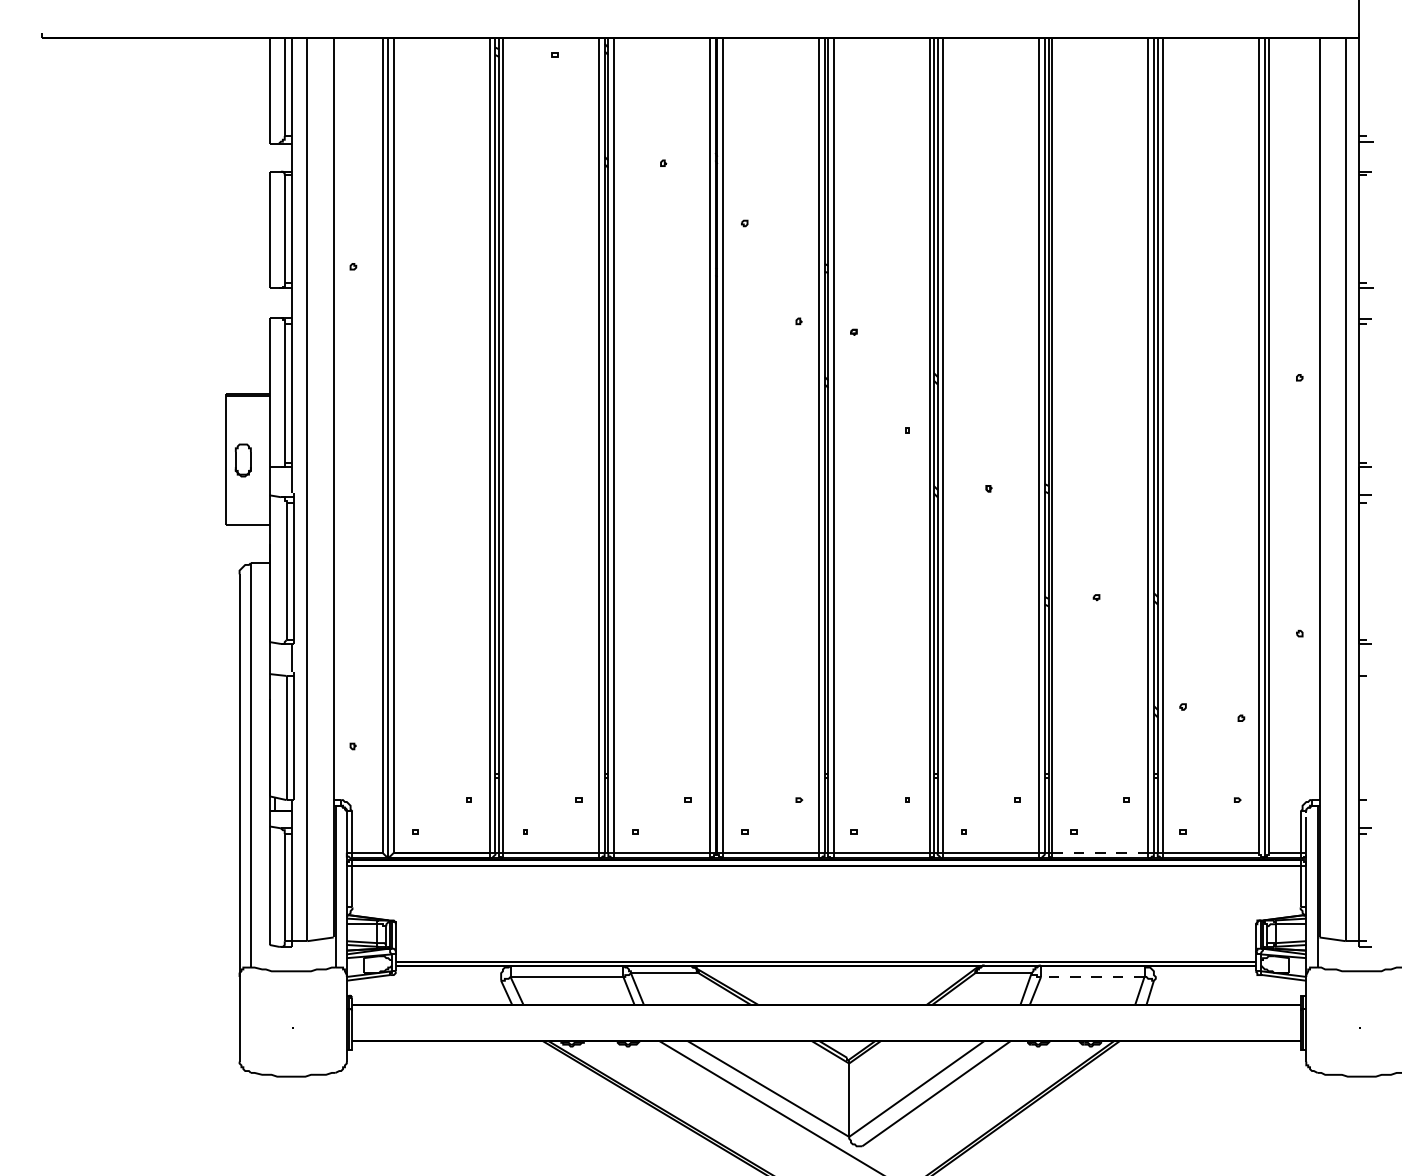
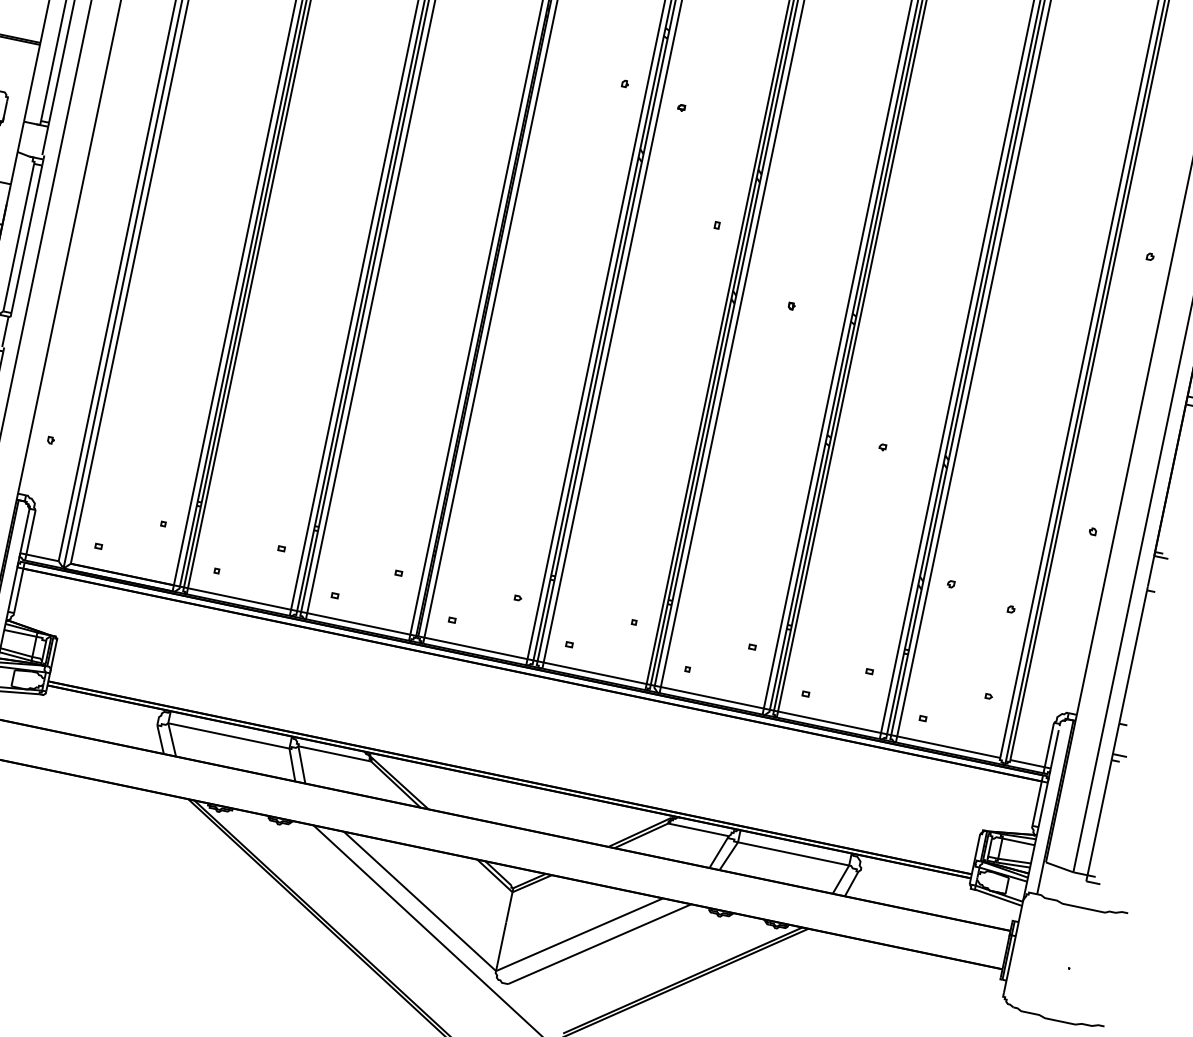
line: (1100, 852) -> (829, 722), dashed -> solid
line: (1092, 976) -> (793, 853), dashed -> solid

